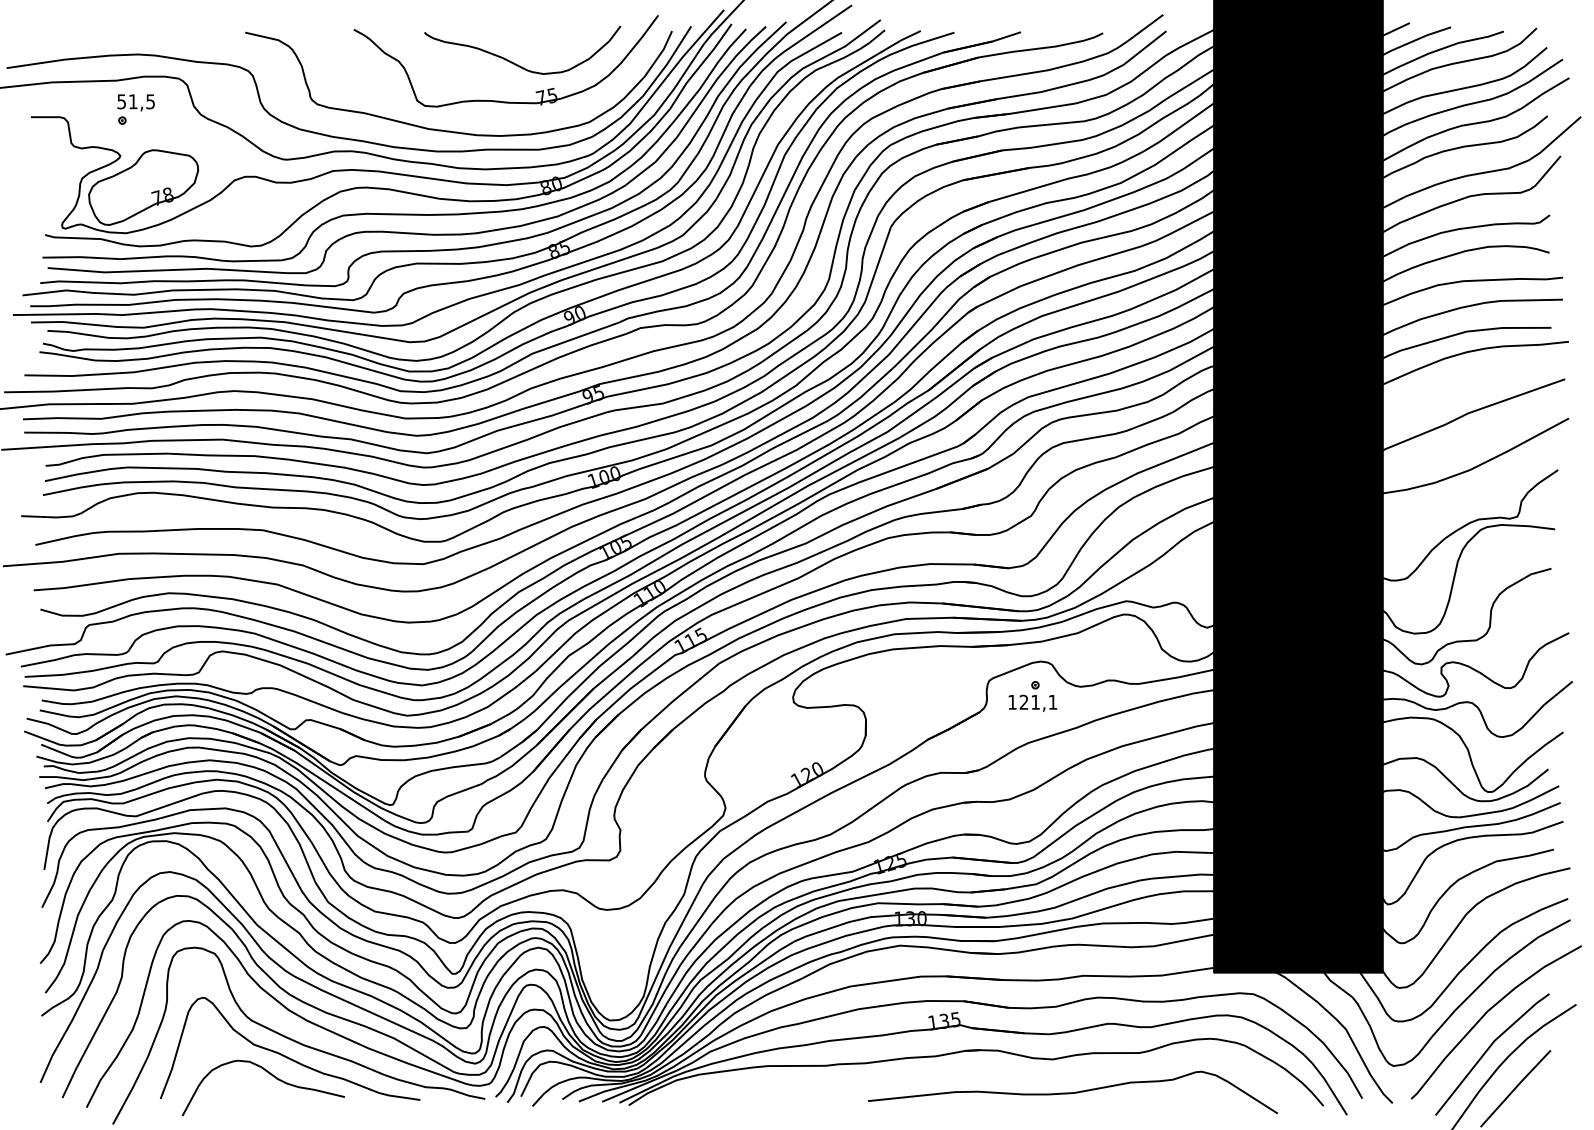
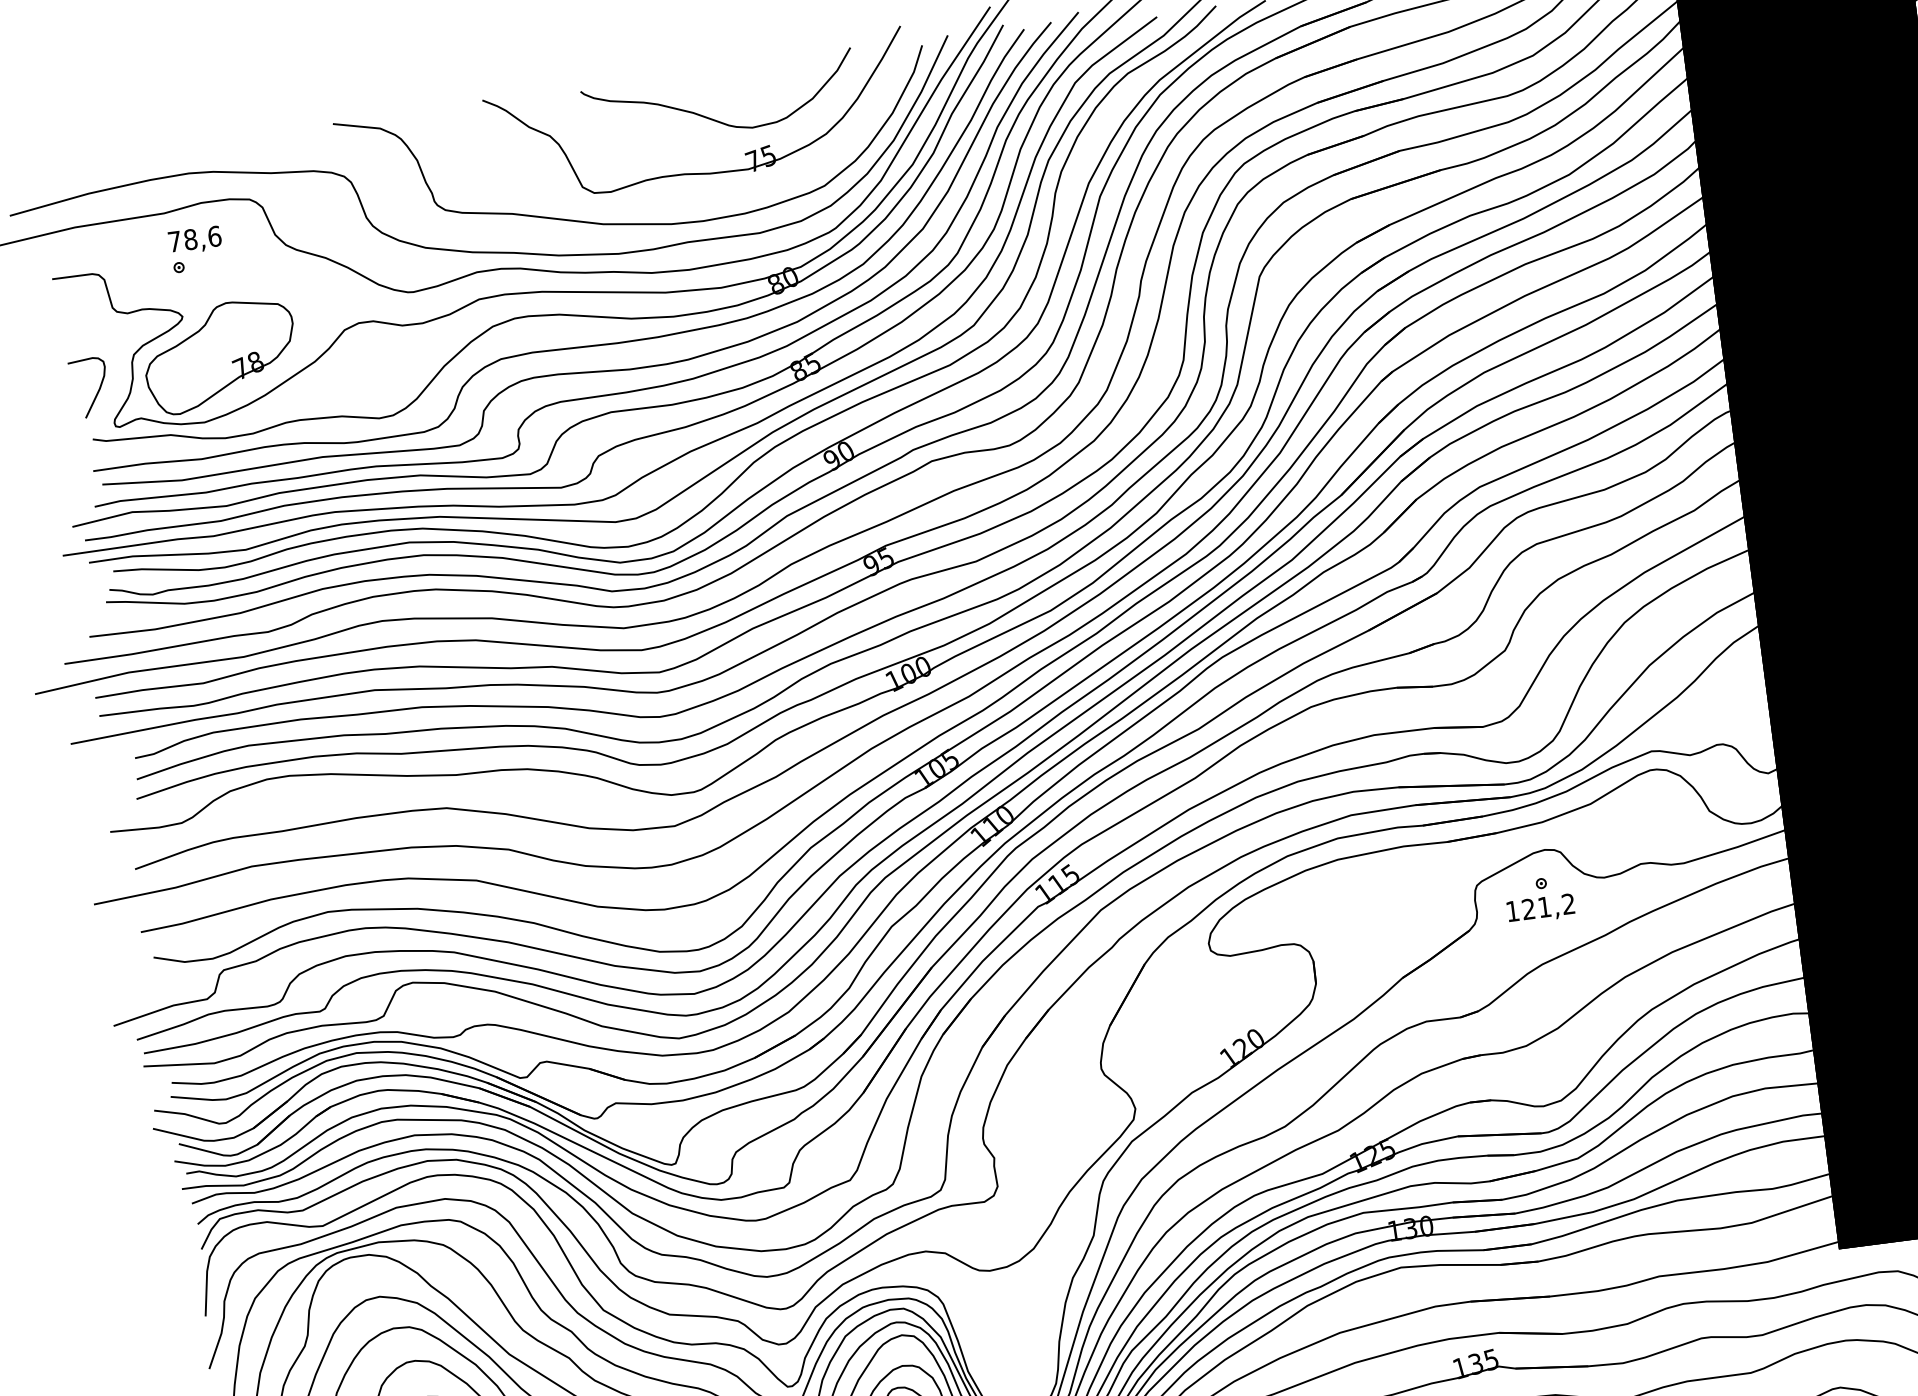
text: (136, 101) -> (195, 238), 51,5 -> 78,6
curve: (53, 199) -> (98, 388), added
text: (1052, 701) -> (1567, 903), 121,1 -> 121,2

